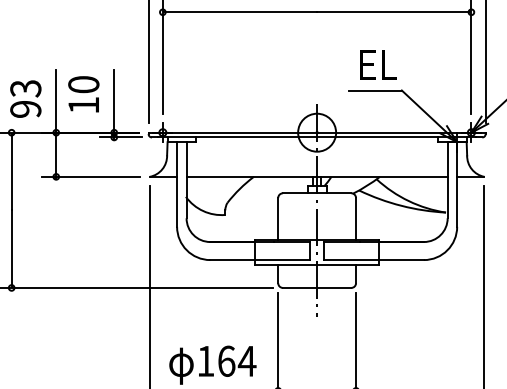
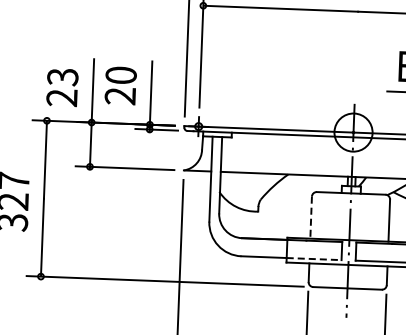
text: (83, 104) -> (120, 95), 10 -> 20
text: (25, 108) -> (61, 97), 93 -> 23
line: (278, 218) -> (311, 217), solid -> dashed
line: (283, 260) -> (314, 259), solid -> dashed

